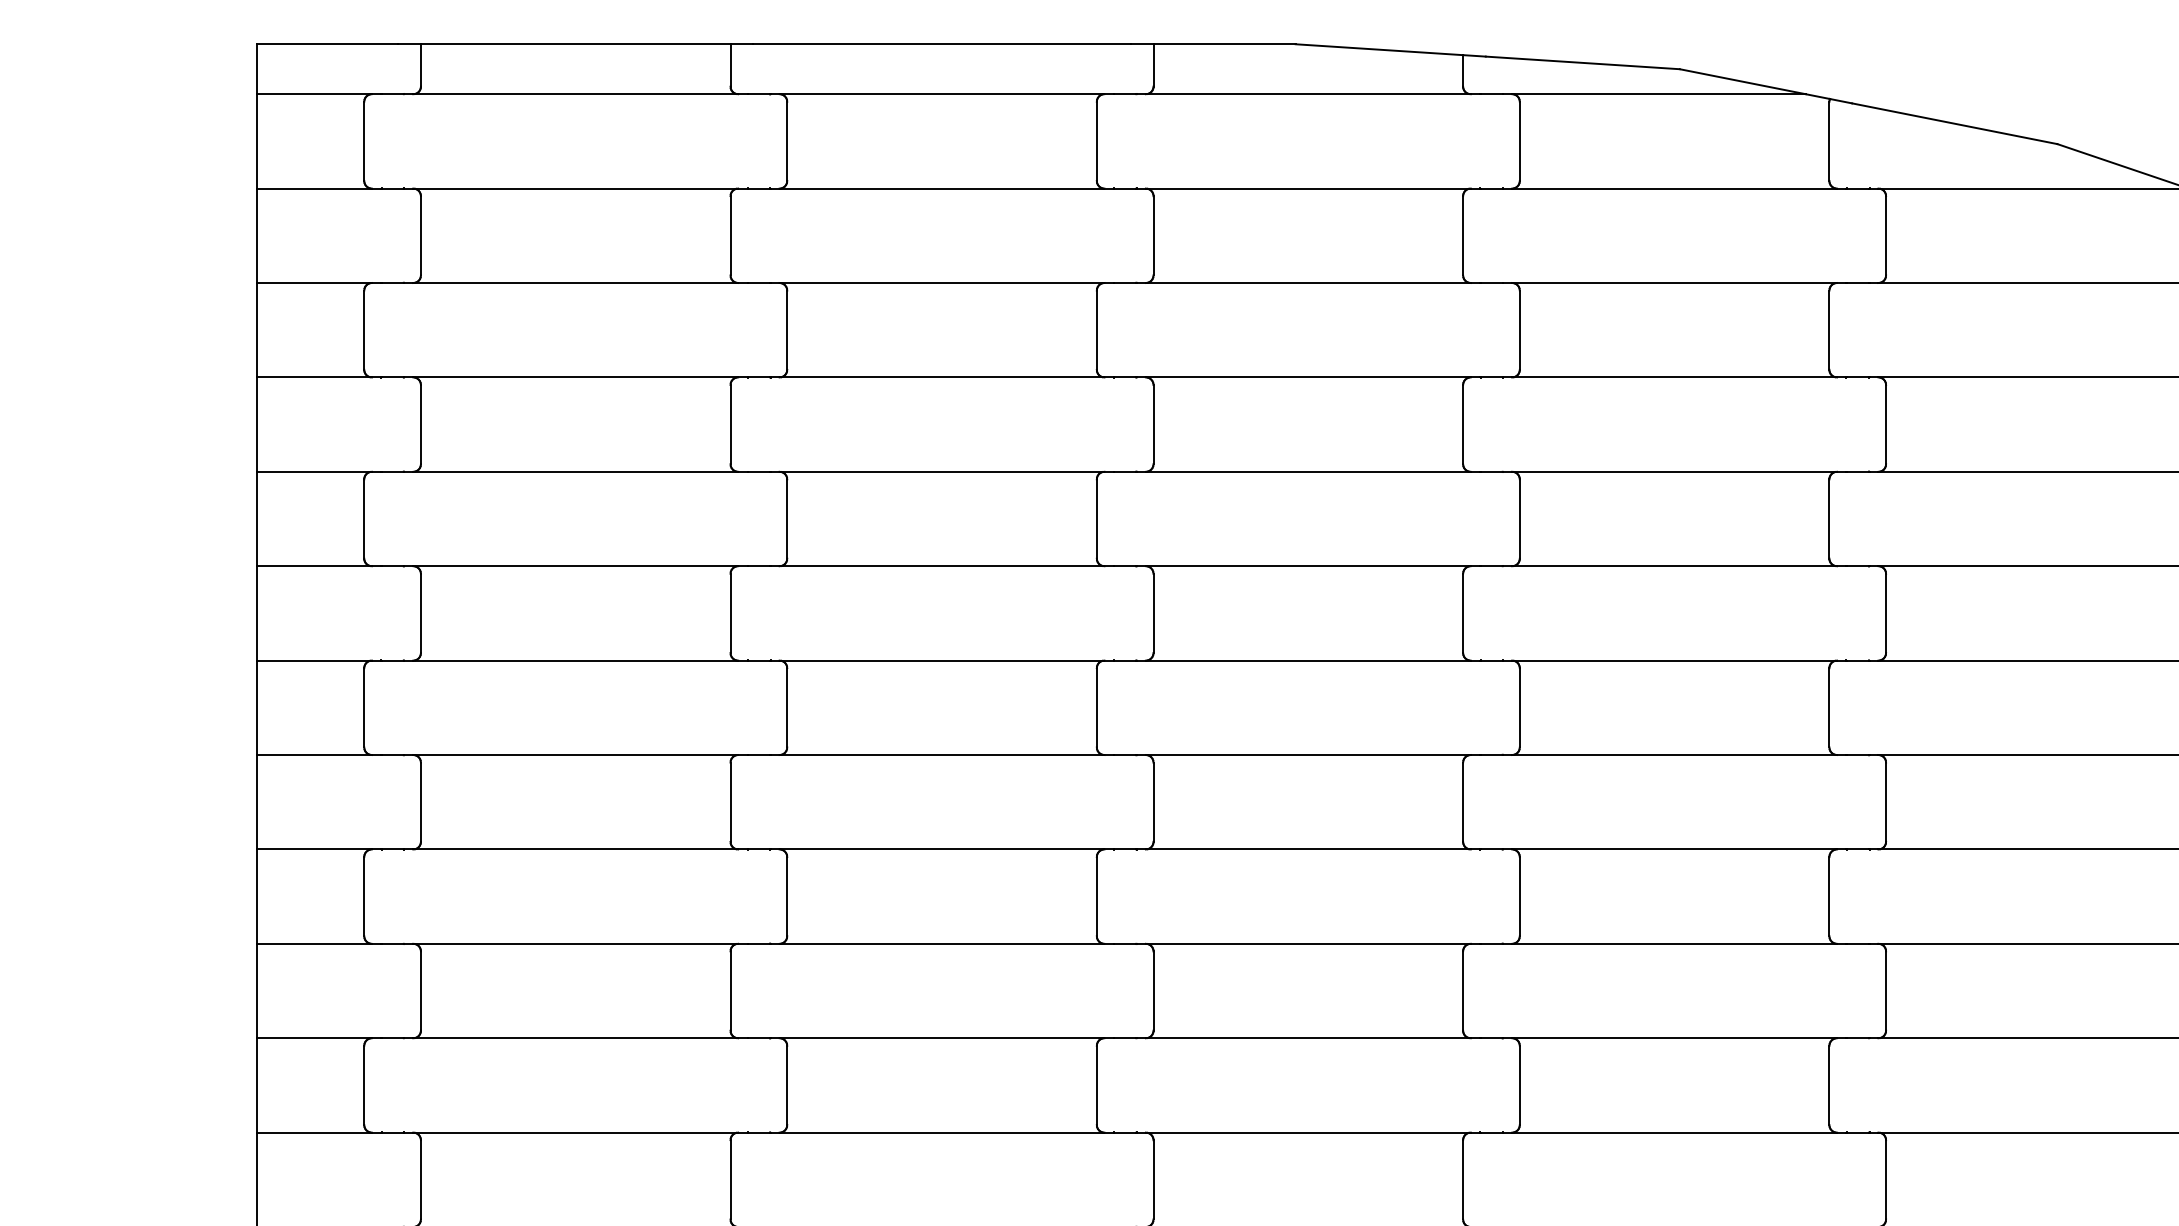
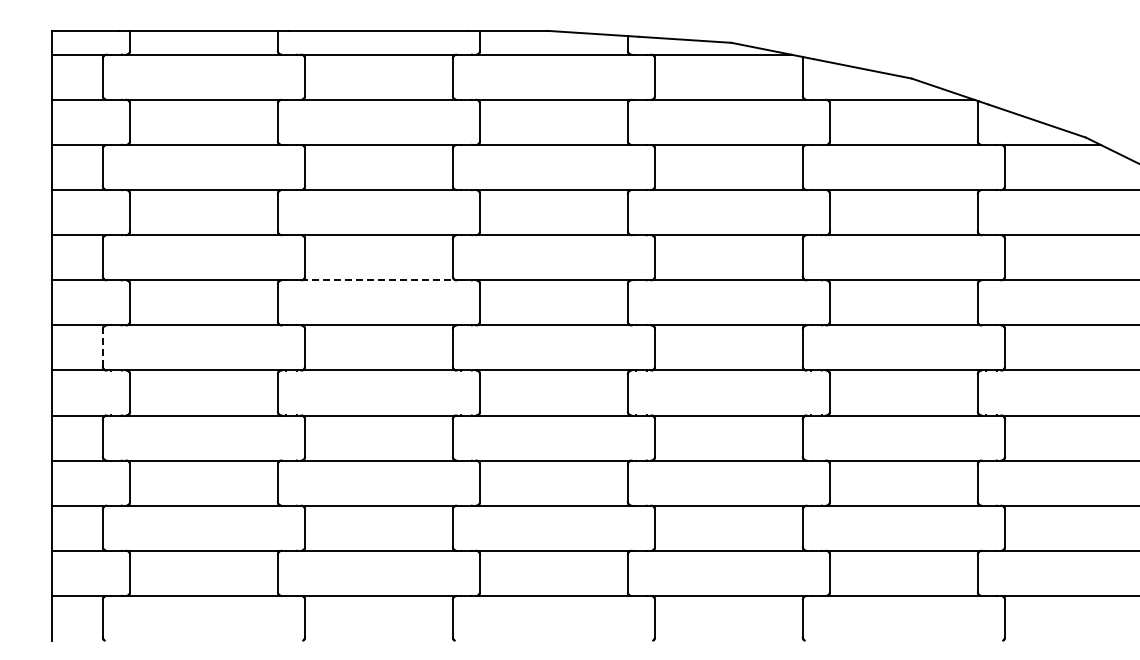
line: (941, 566) -> (378, 280), solid -> dashed
line: (363, 706) -> (102, 347), solid -> dashed

